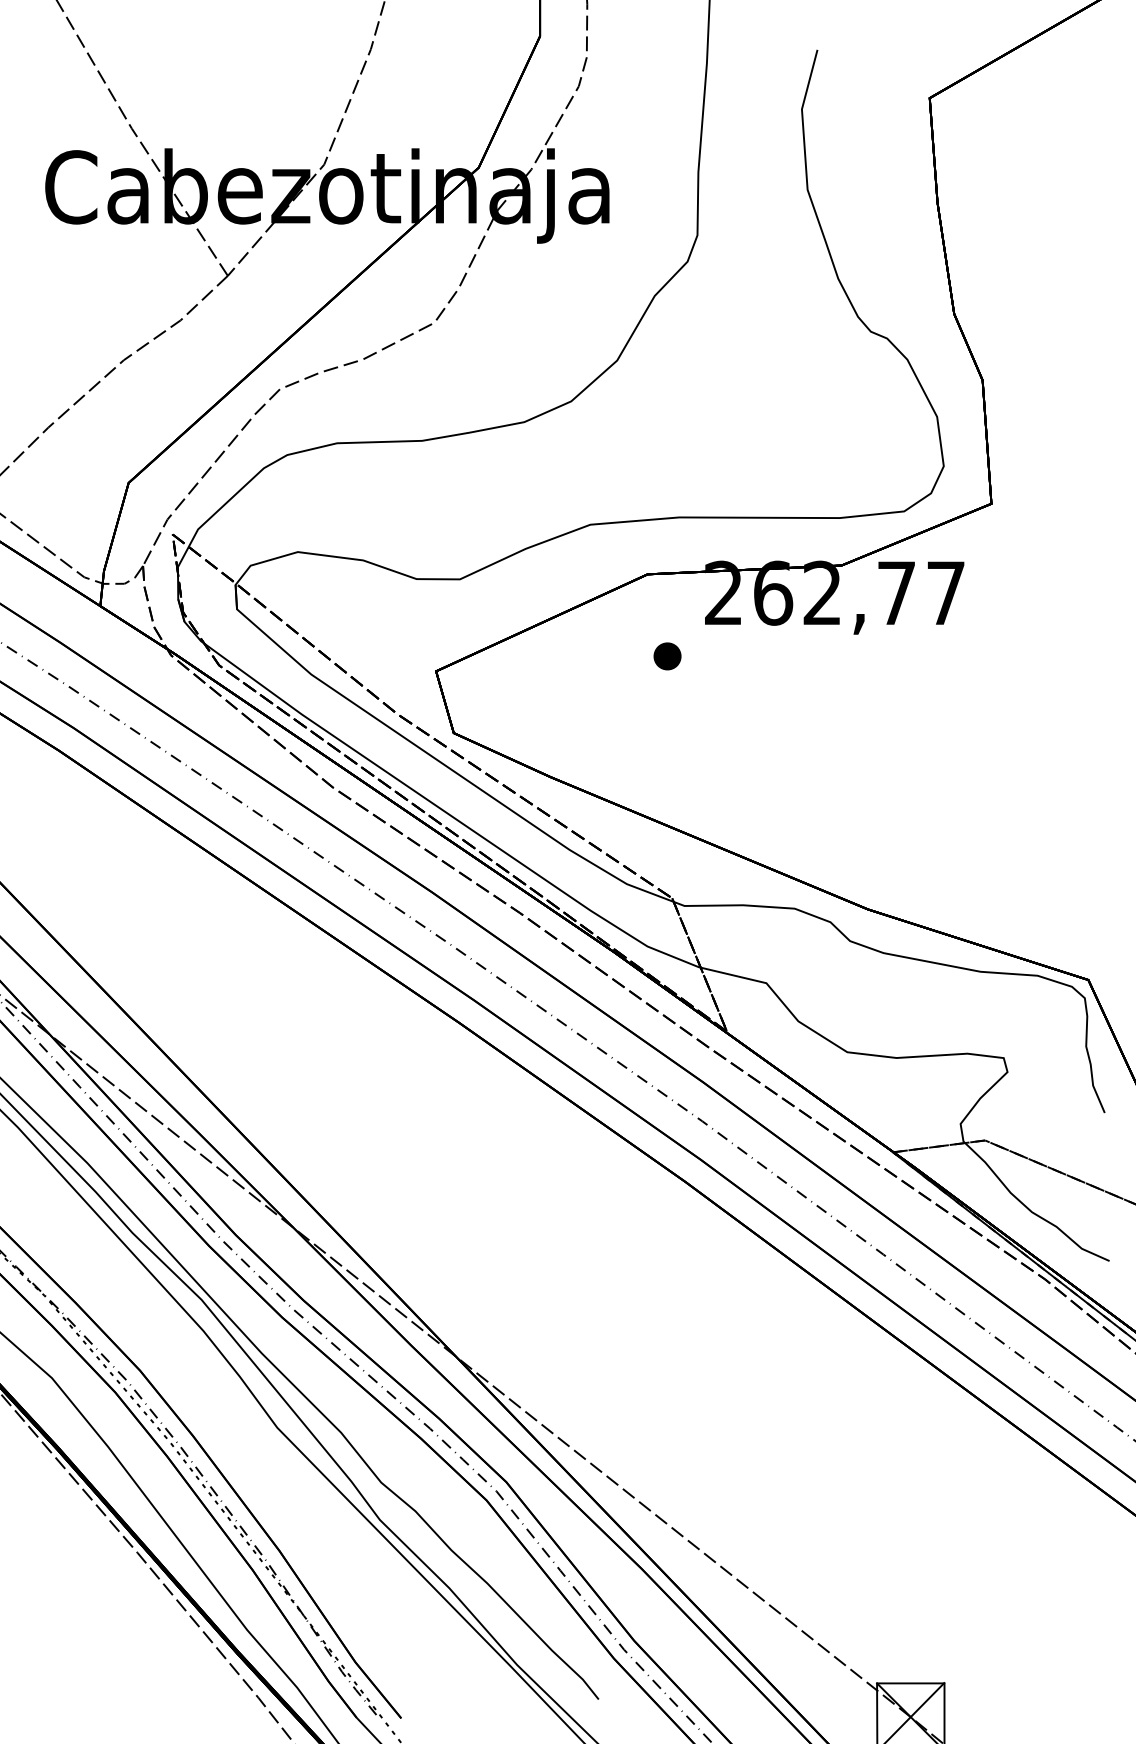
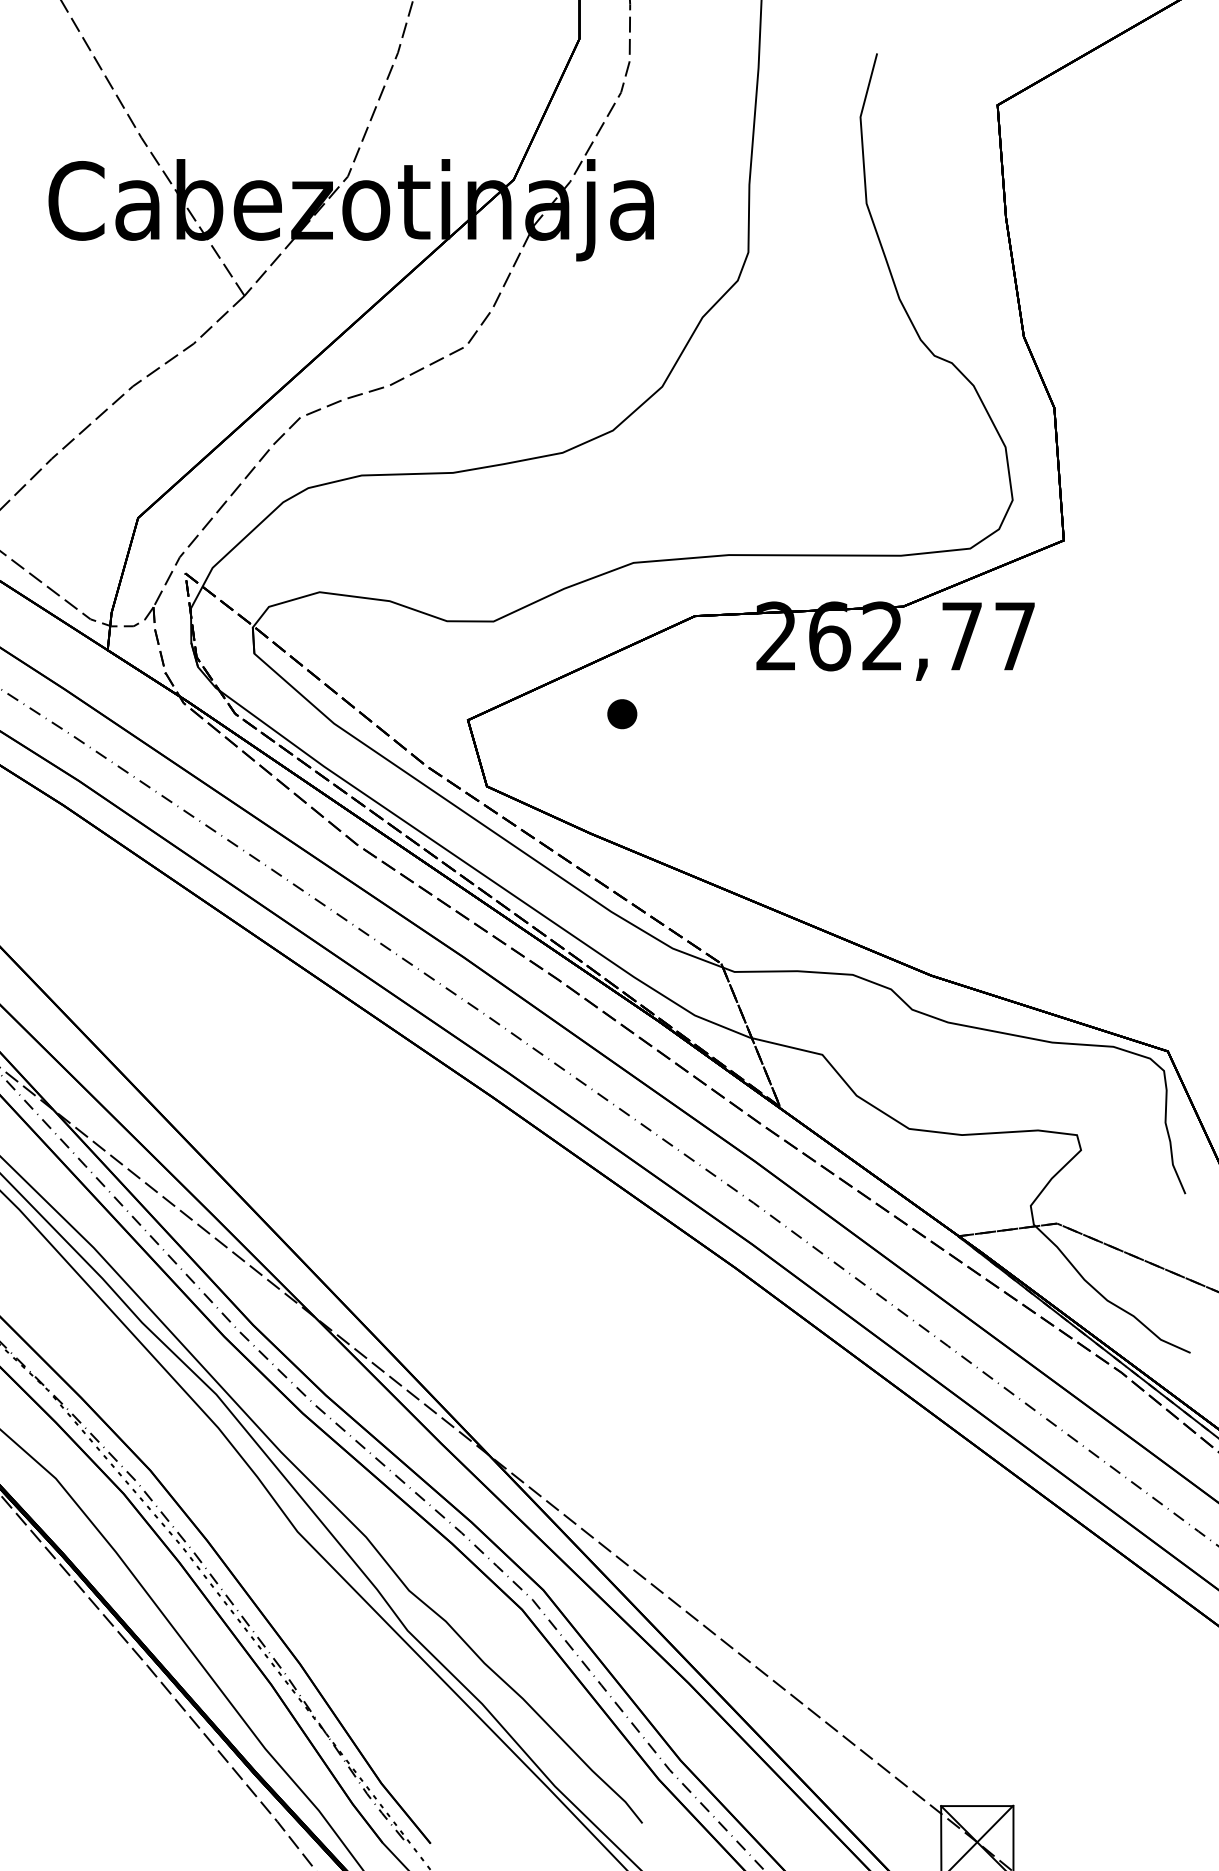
part: (667, 656) -> (622, 714), moved

